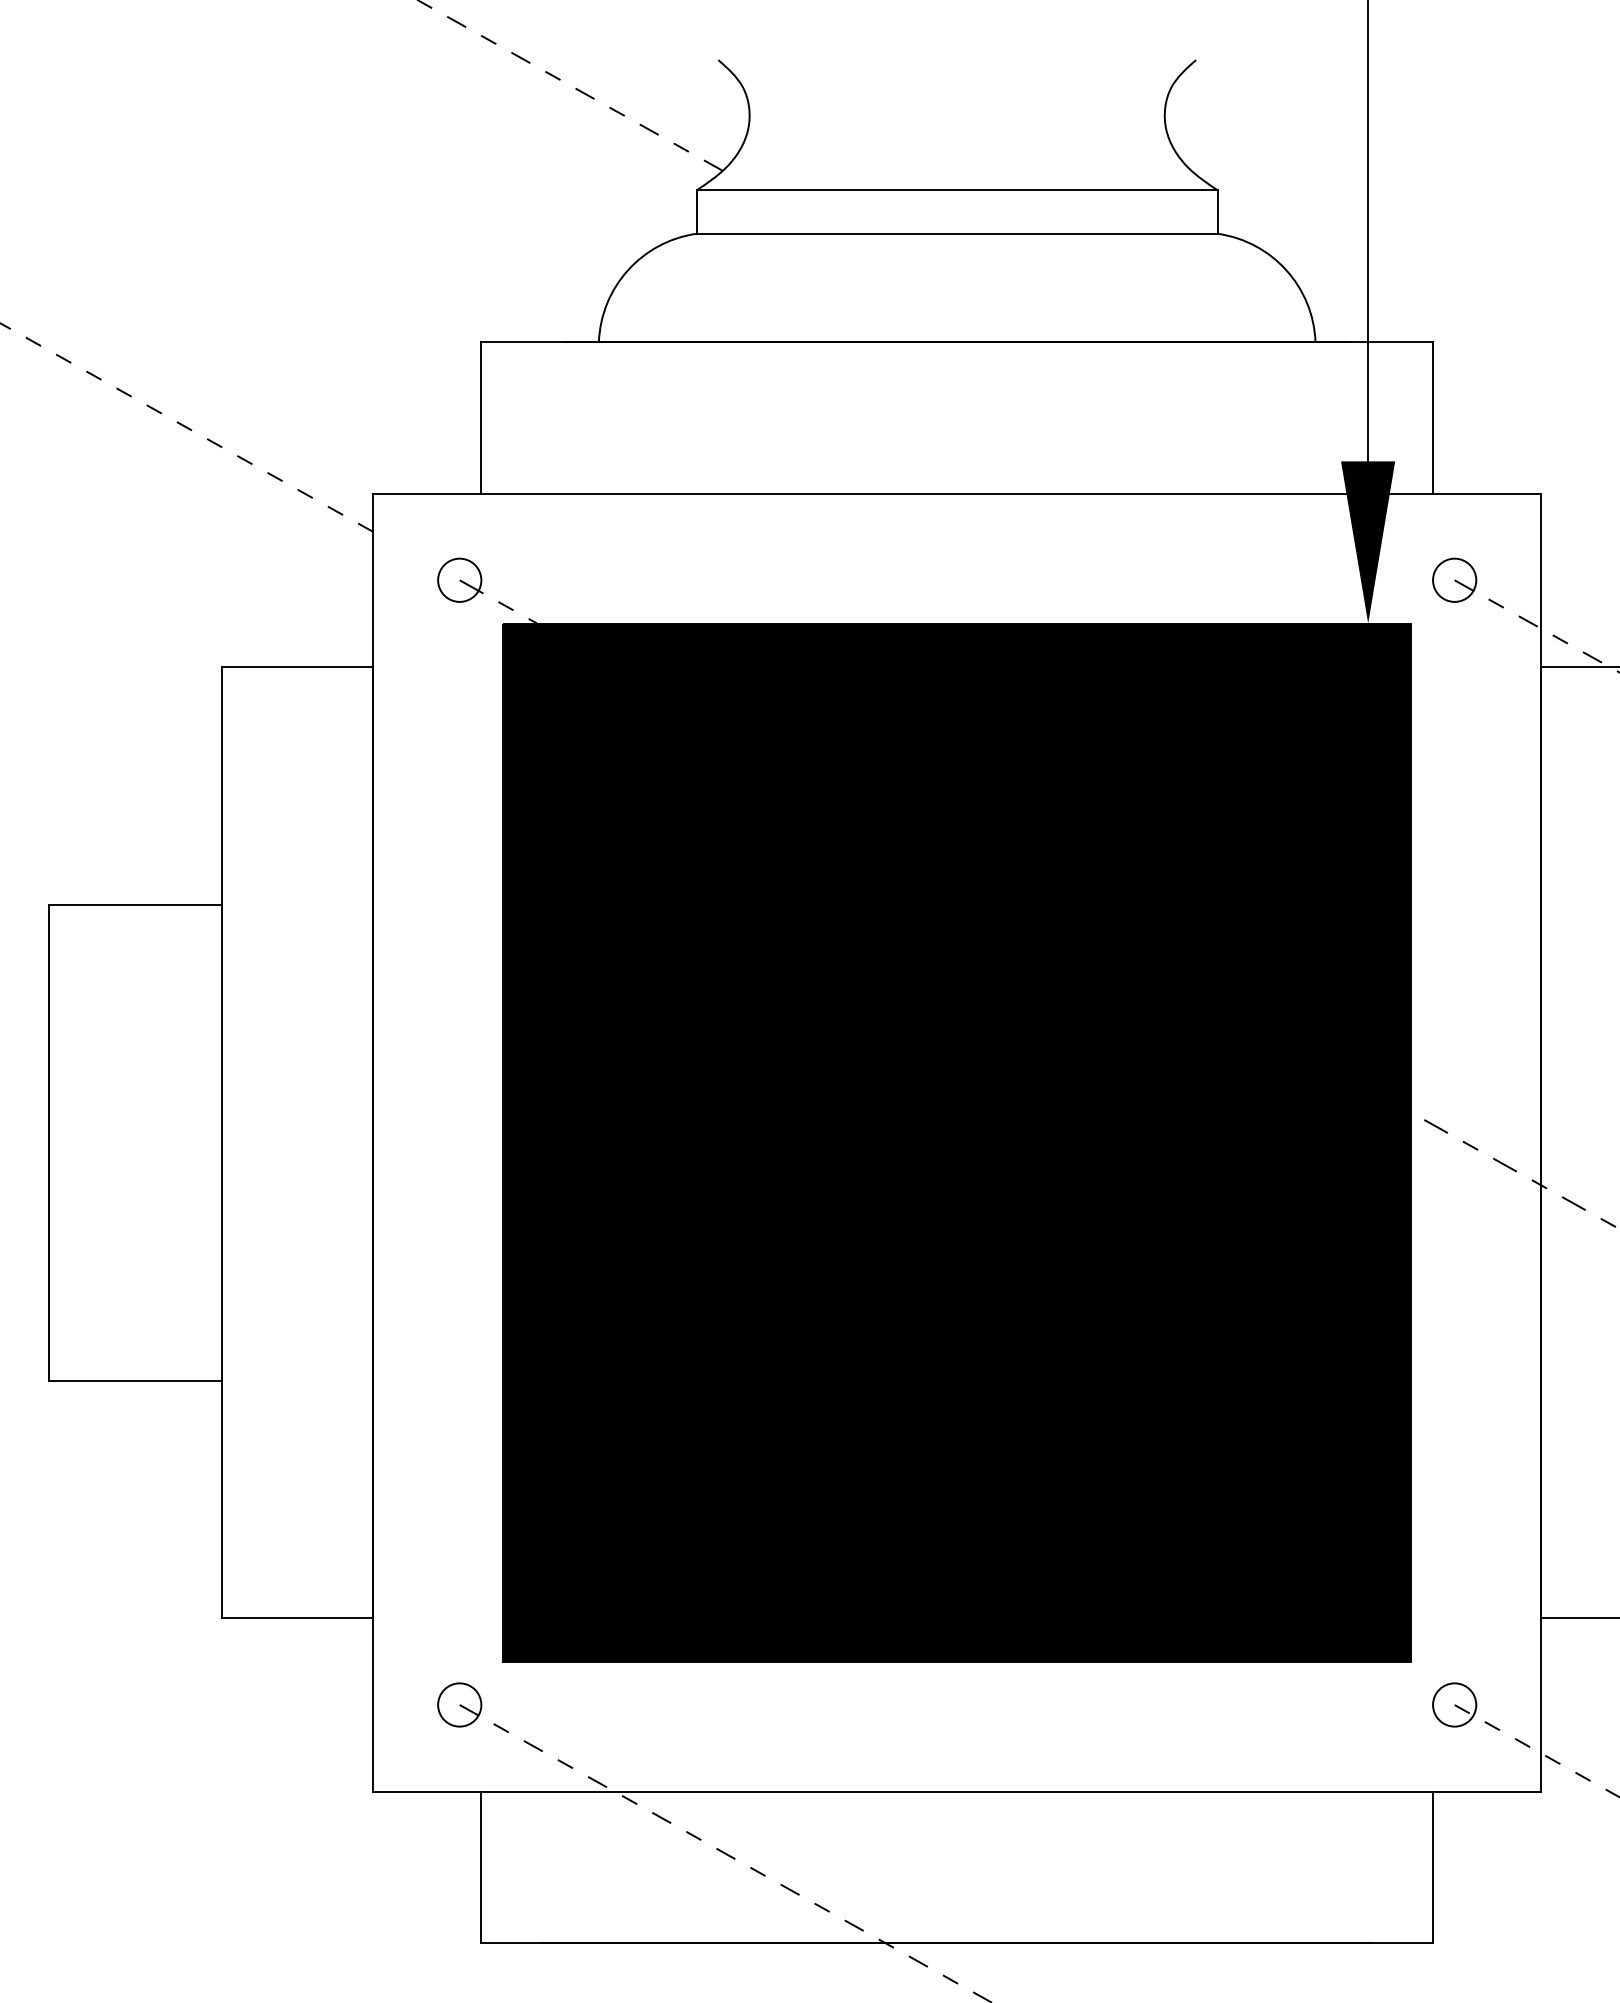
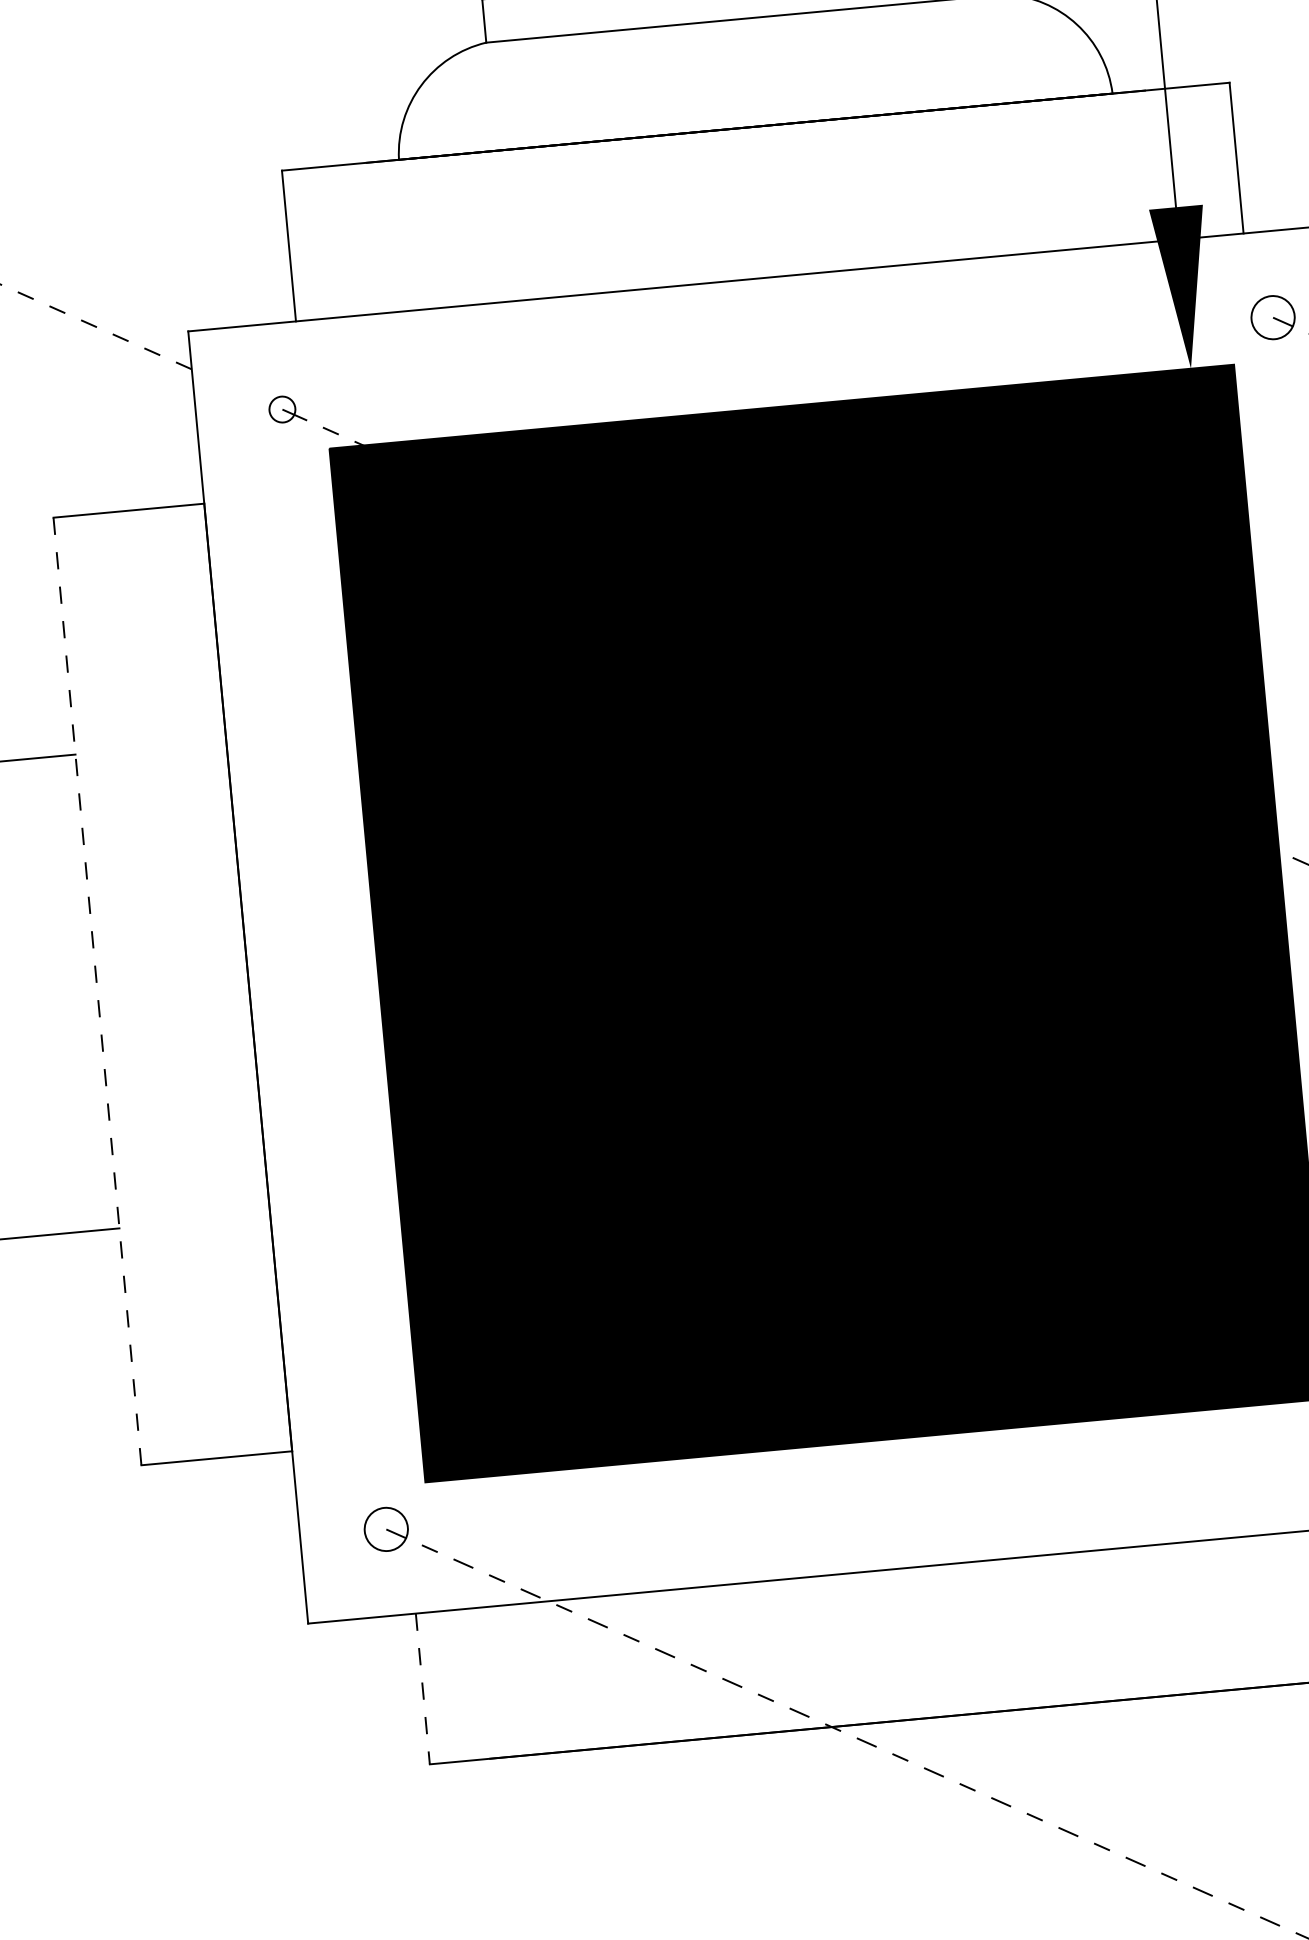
circle: (459, 579) -> (282, 408), size x0.6
line: (221, 1142) -> (97, 991), solid -> dashed
line: (481, 1867) -> (422, 1689), solid -> dashed

